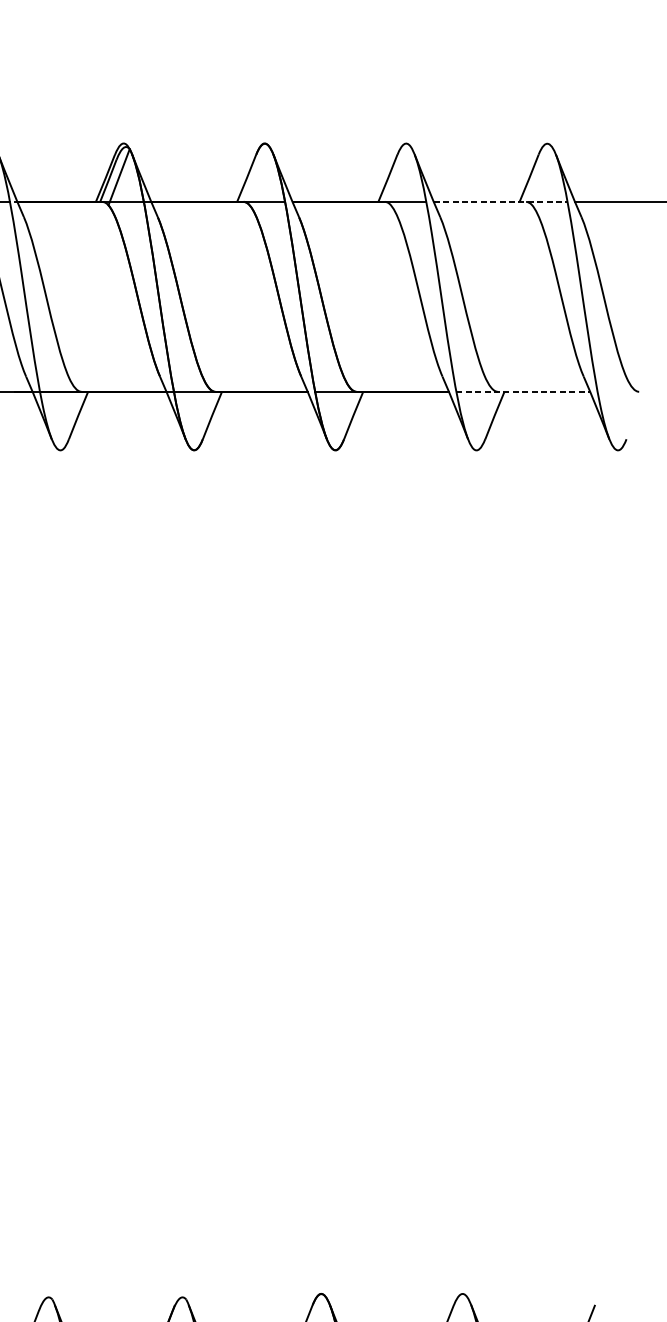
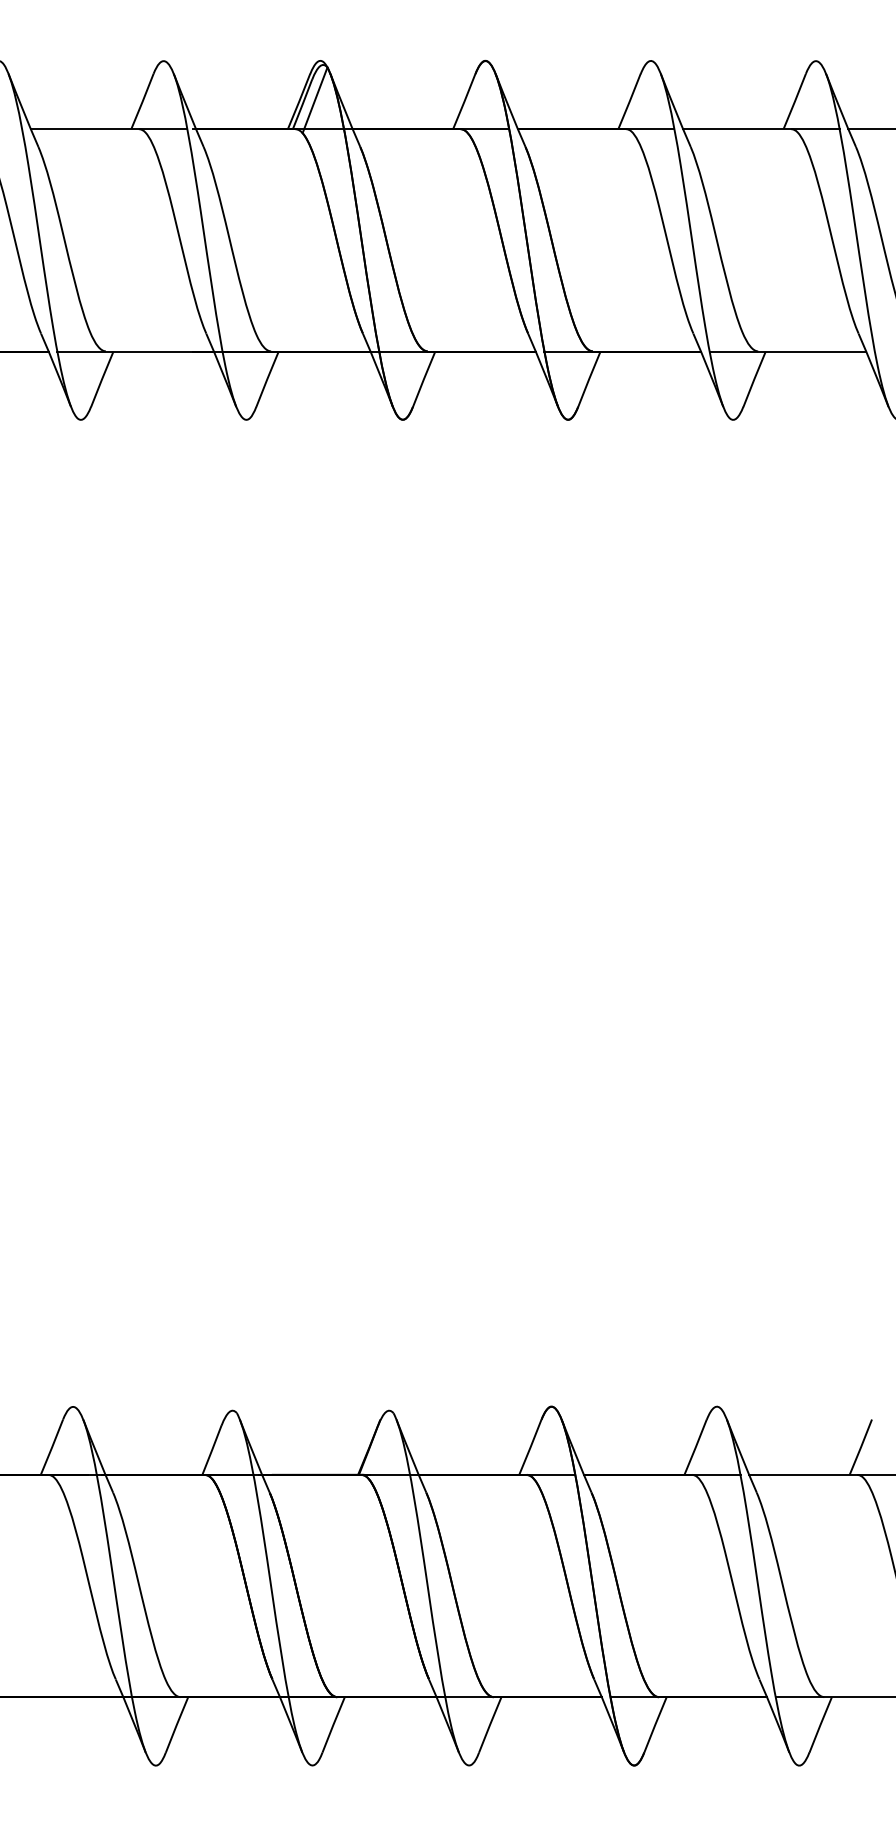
line: (500, 202) -> (761, 129), dashed -> solid
line: (523, 391) -> (788, 351), dashed -> solid

